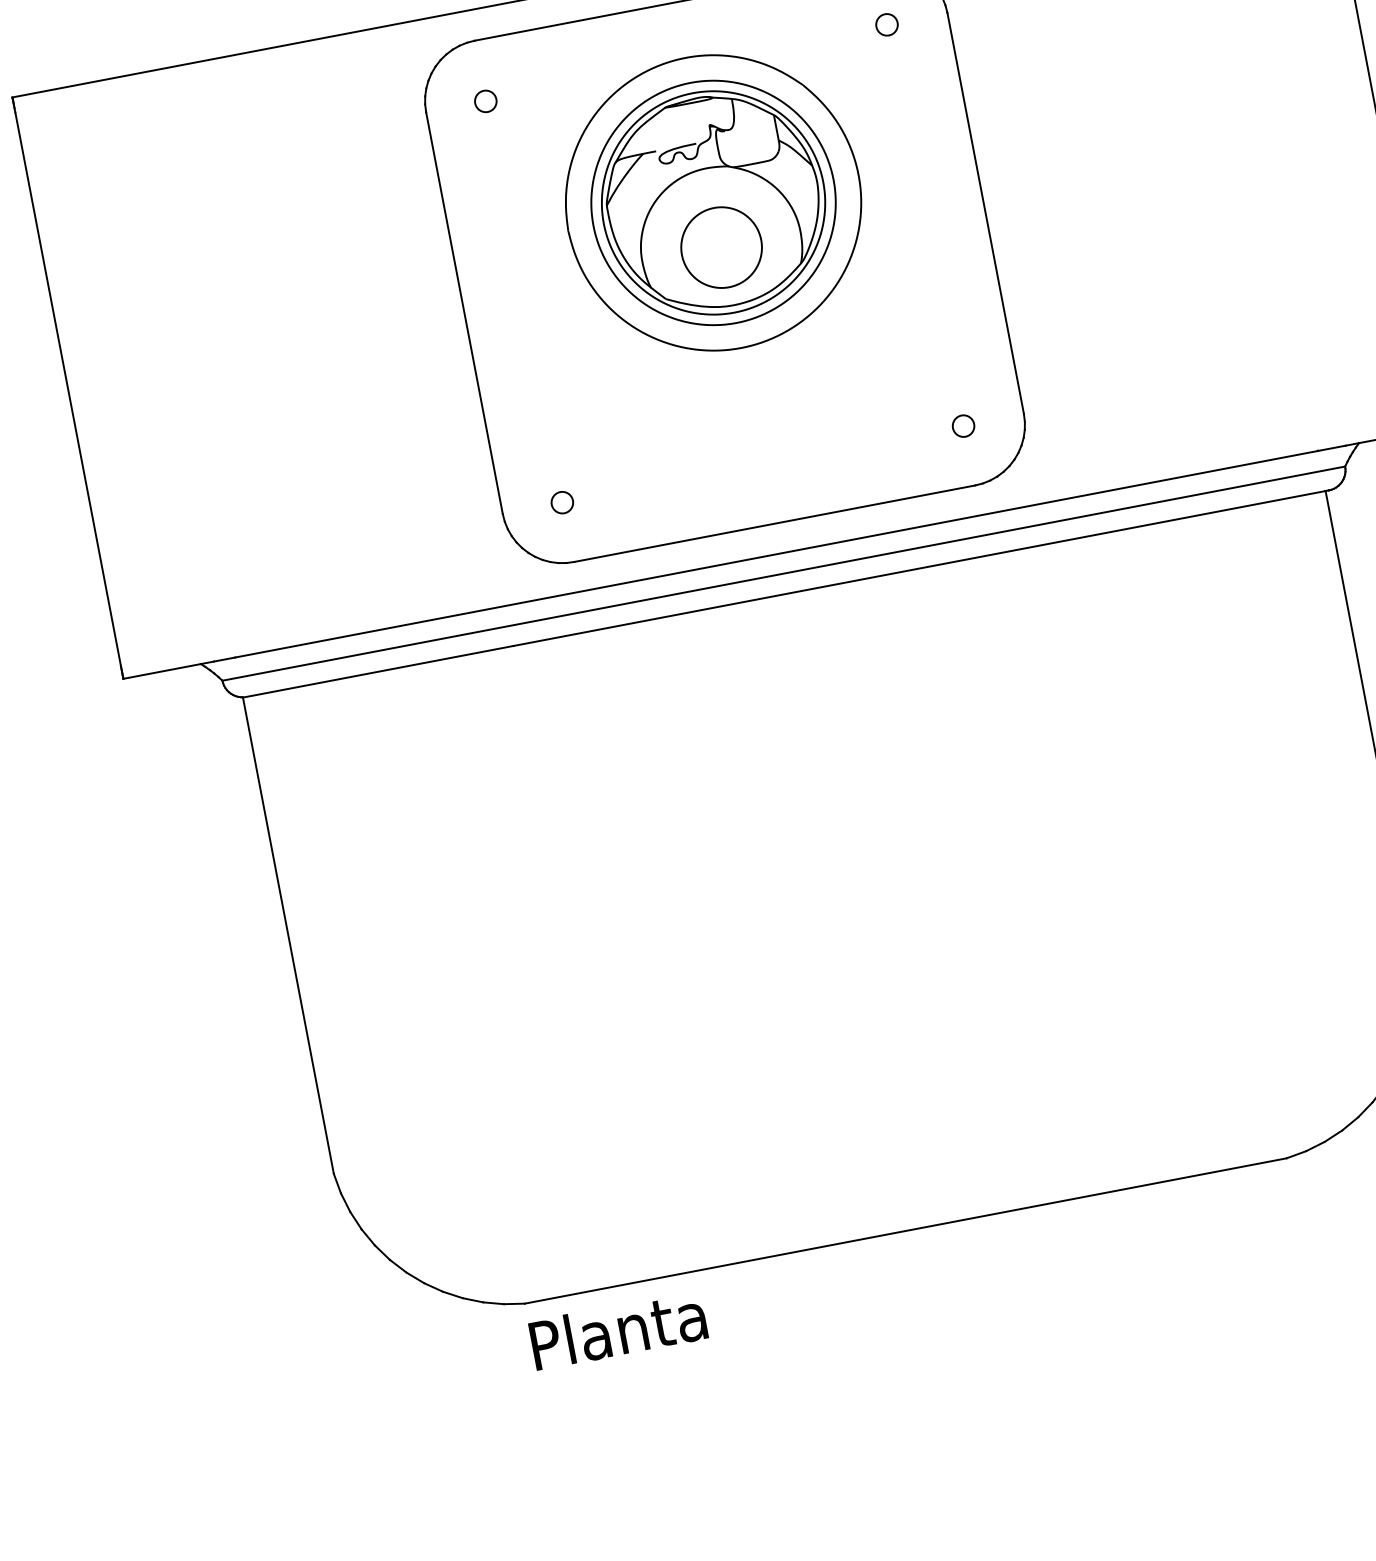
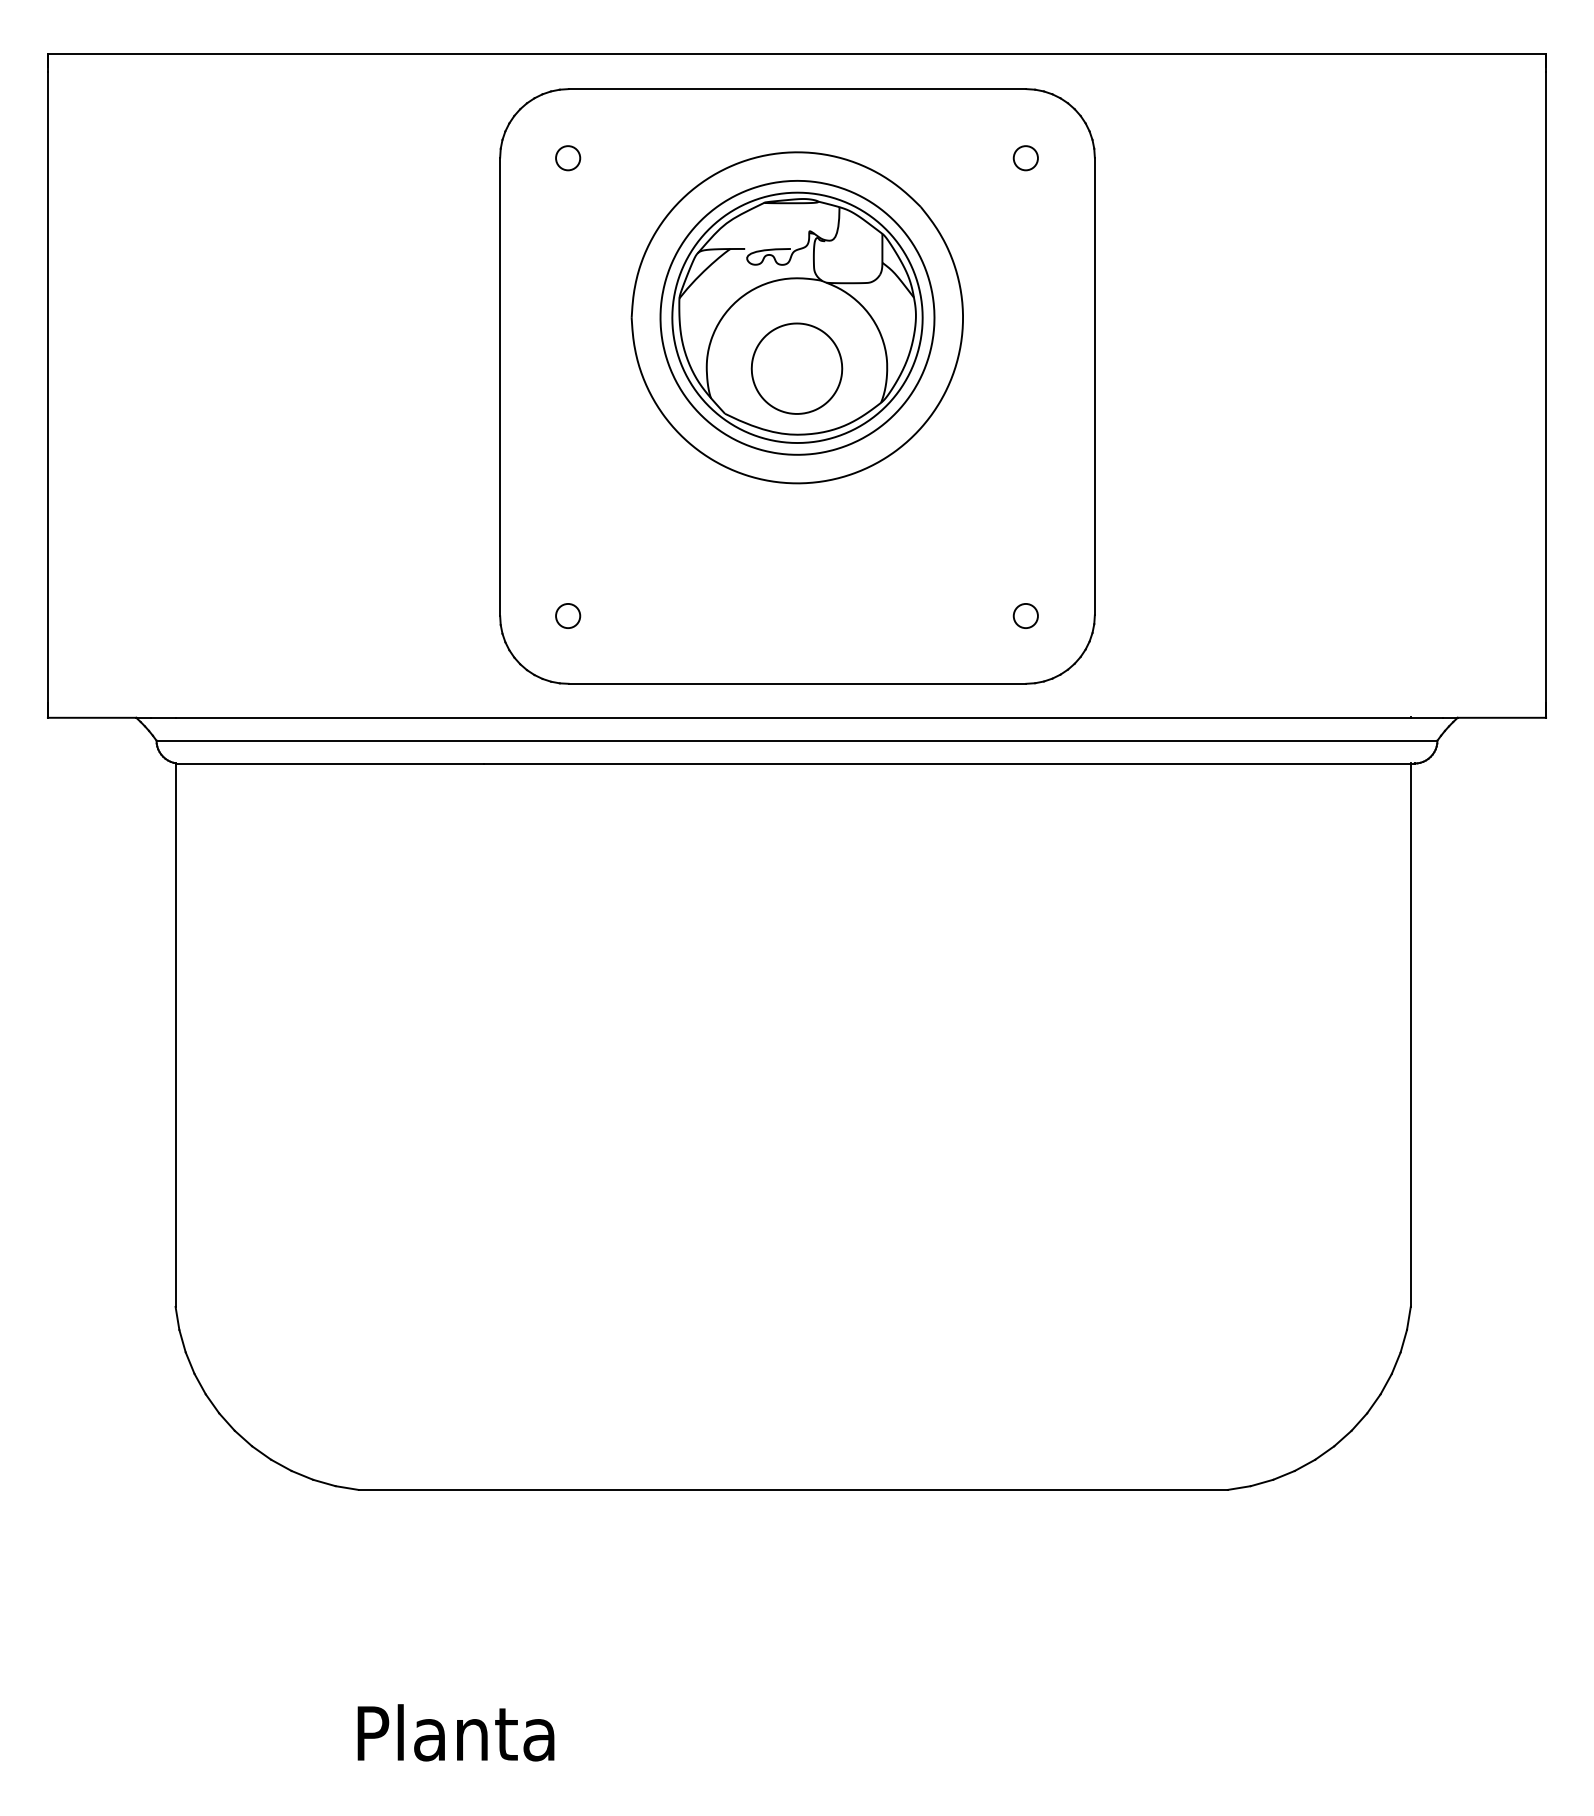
text: (617, 1330) -> (455, 1732), moved

